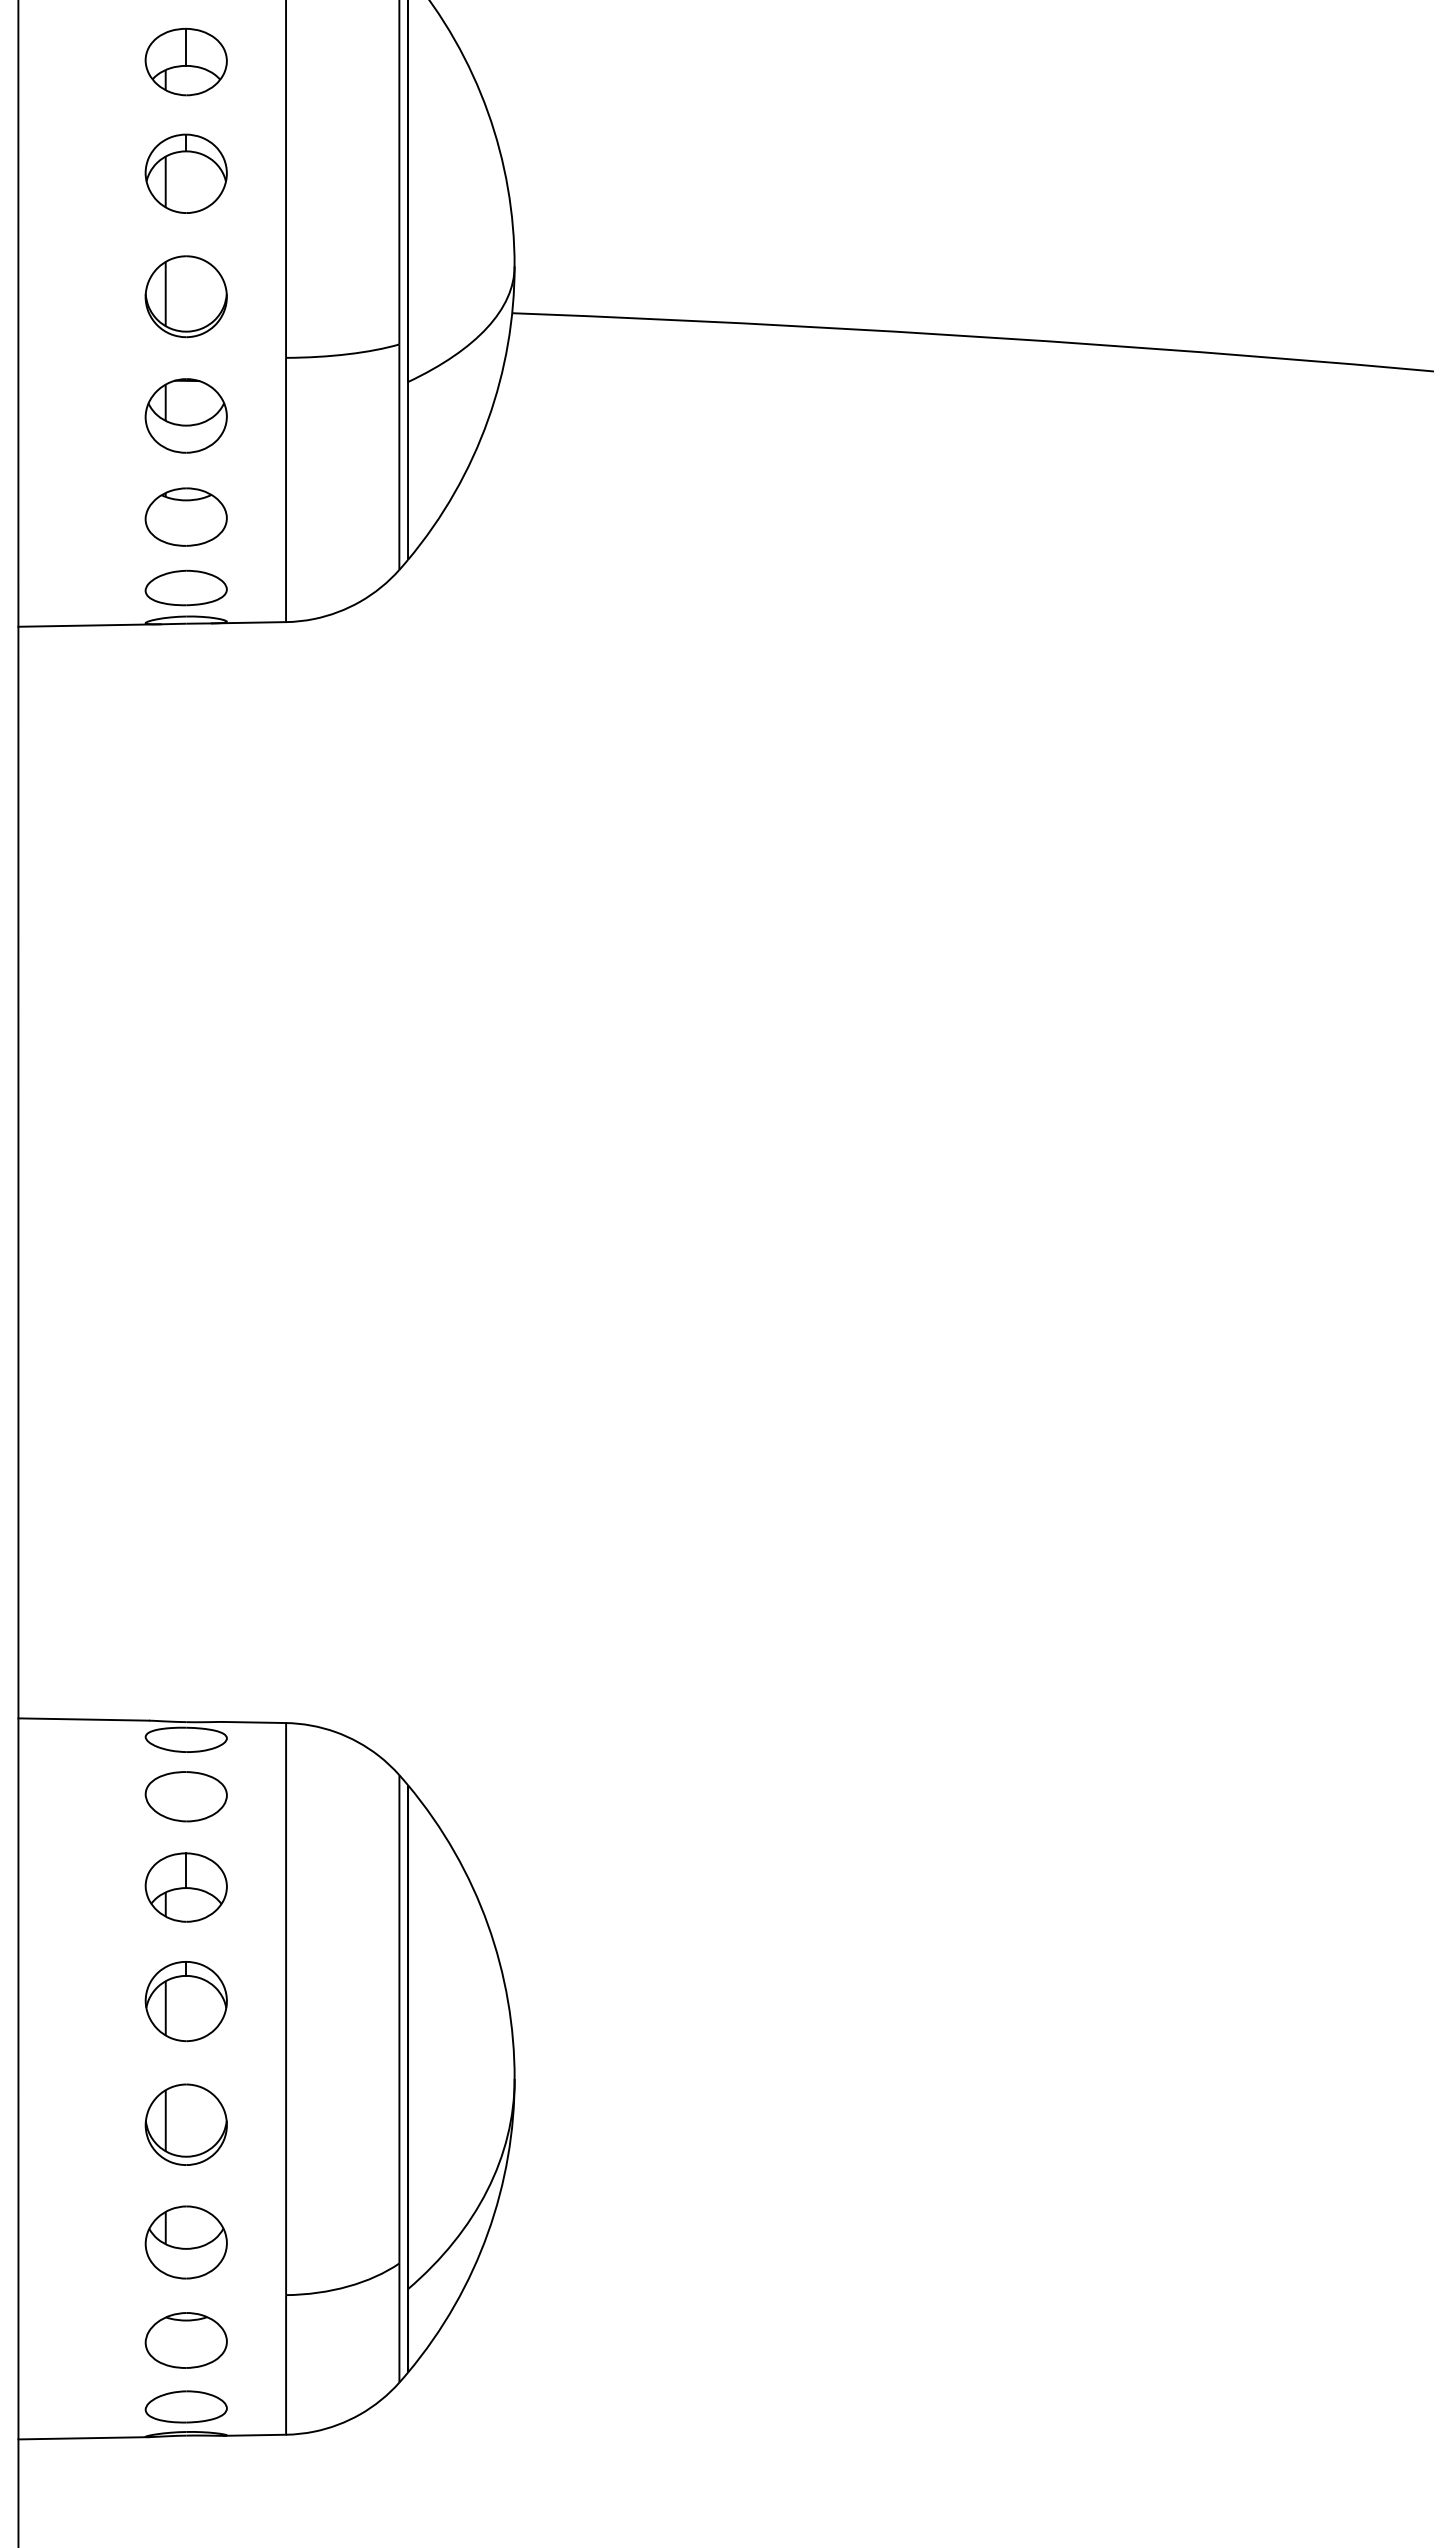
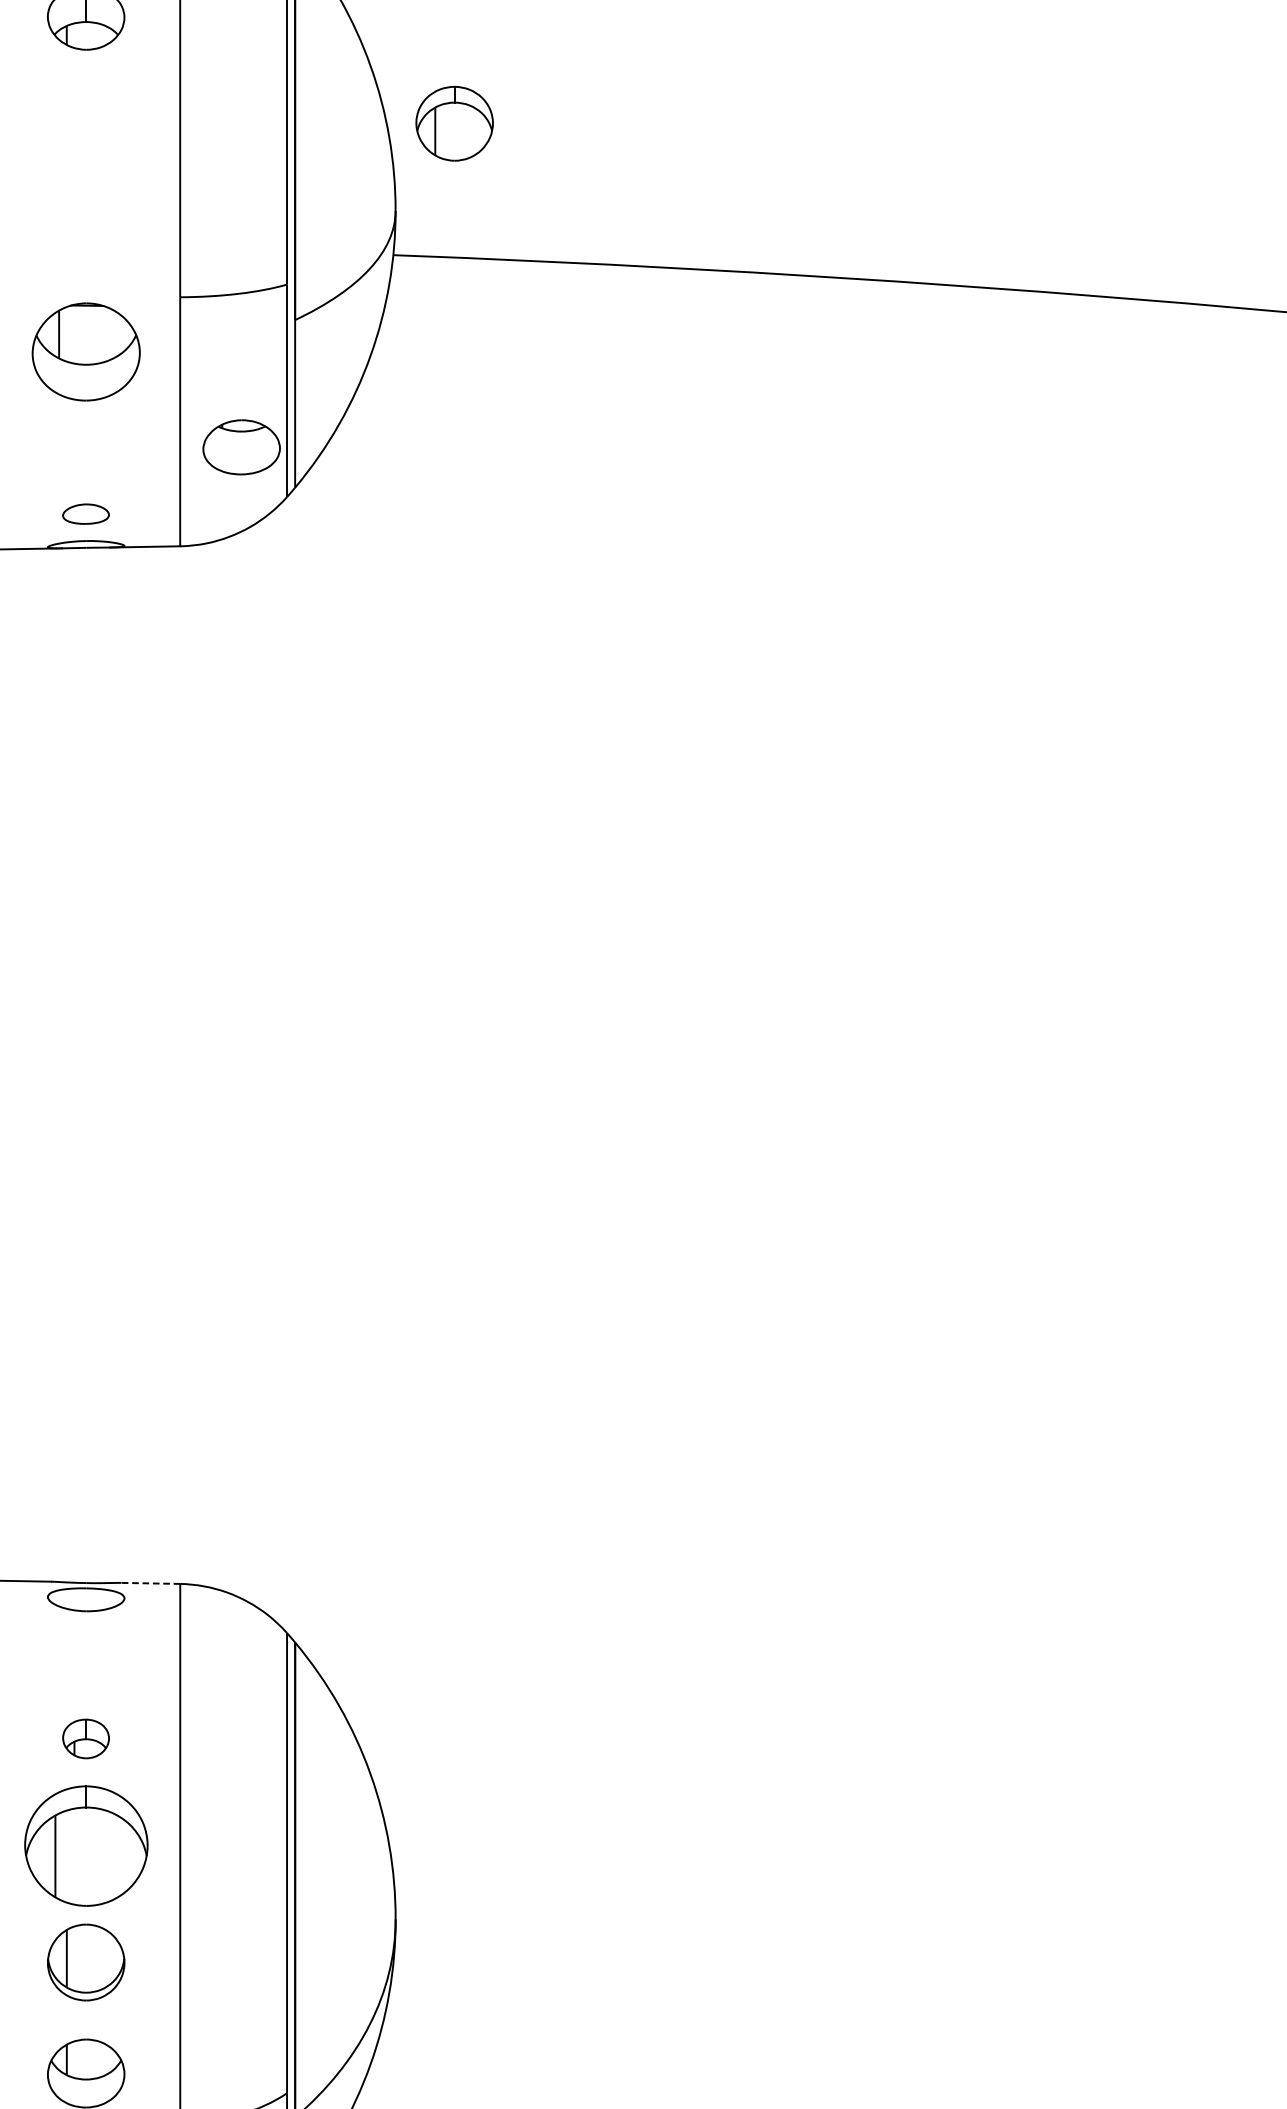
part: (185, 173) -> (453, 123), moved
part: (185, 296) -> (85, 239), removed
part: (185, 415) -> (85, 351), size x1.4
part: (185, 516) -> (240, 446), moved
part: (185, 587) -> (85, 513), size x0.6
line: (254, 1722) -> (150, 1583), solid -> dashed
part: (185, 1796) -> (85, 1653), removed
part: (185, 1887) -> (85, 1738), size x0.6
part: (185, 2001) -> (85, 1846), size x1.6

